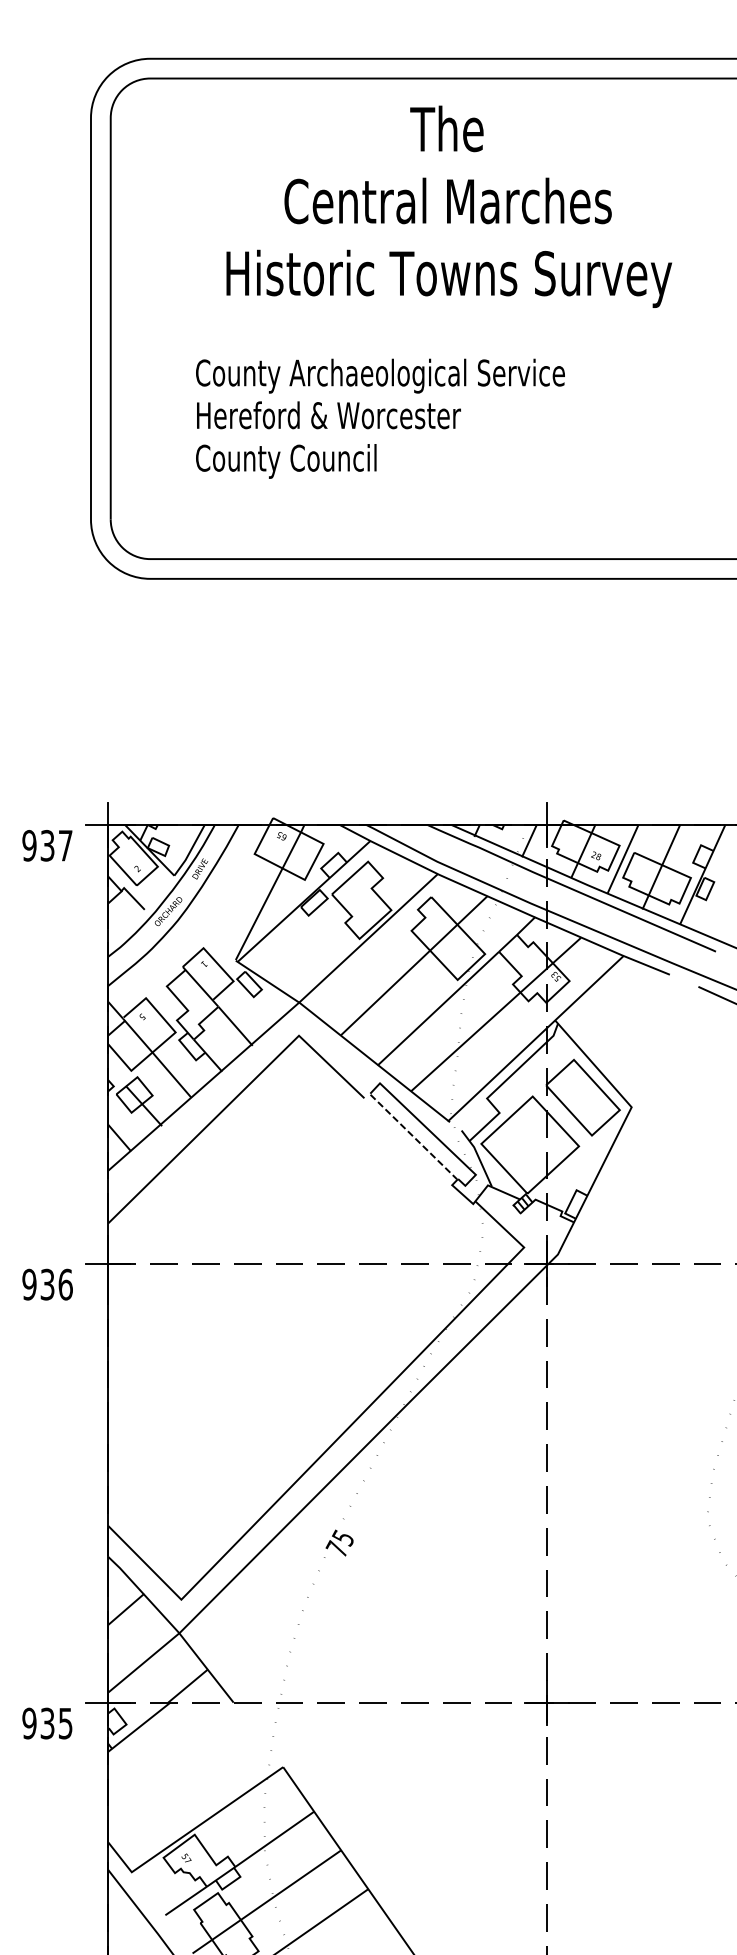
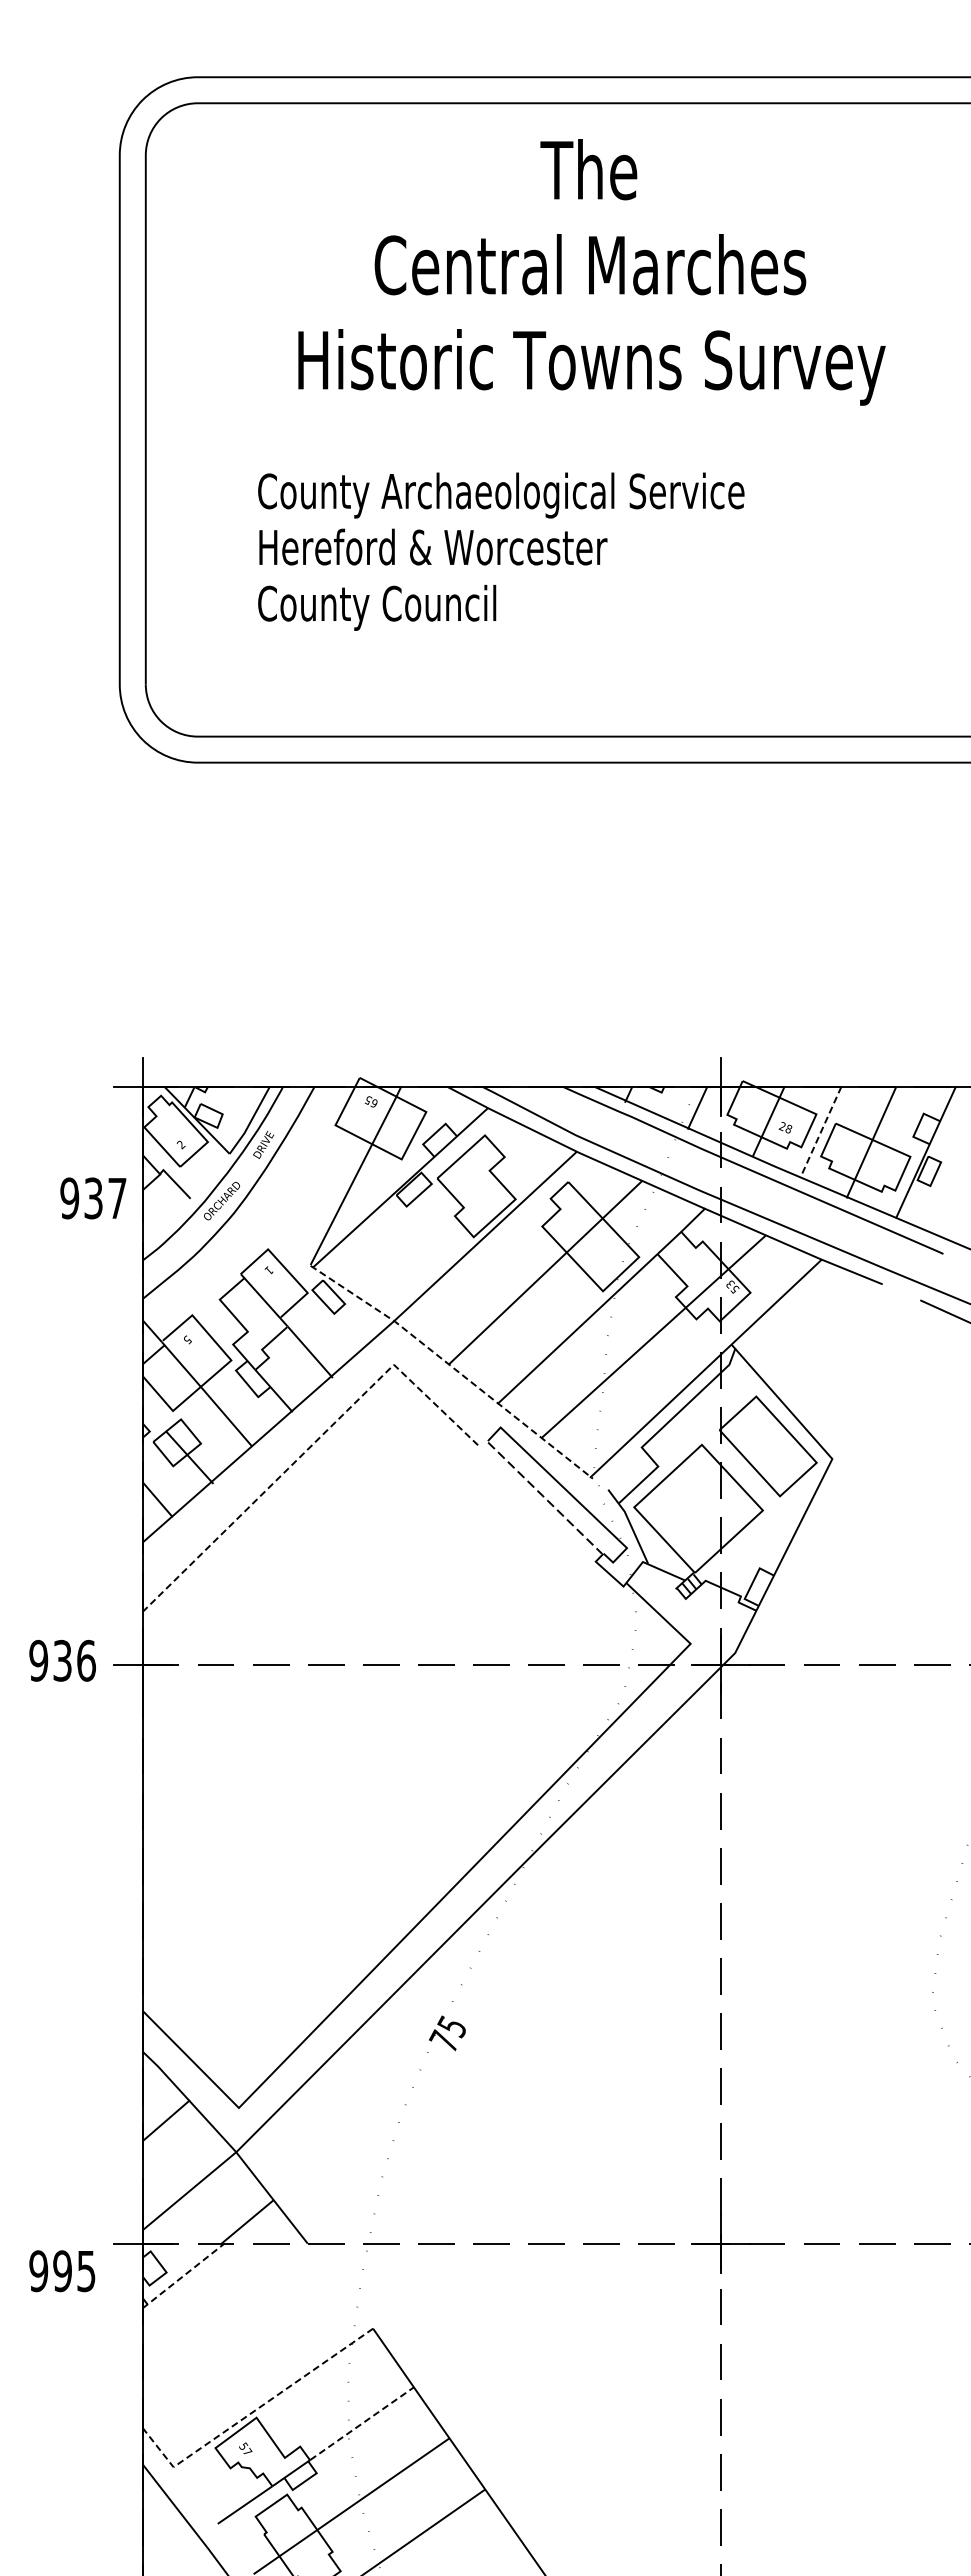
text: (47, 845) -> (93, 1198), moved
line: (622, 859) -> (820, 1132), solid -> dashed
line: (344, 1038) -> (453, 1368), solid -> dashed
line: (236, 1097) -> (311, 1446), solid -> dashed
text: (47, 1284) -> (62, 1660), moved
text: (47, 1723) -> (62, 2270), 935 -> 995
line: (139, 1726) -> (183, 2275), solid -> dashed
line: (191, 1830) -> (252, 2412), solid -> dashed
line: (275, 1839) -> (362, 2423), solid -> dashed

